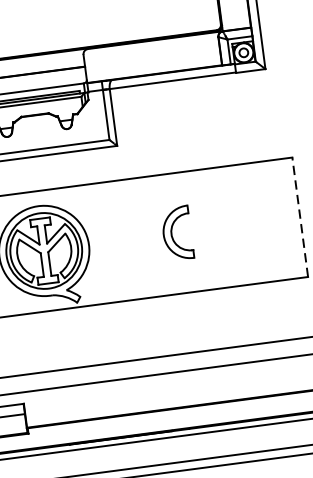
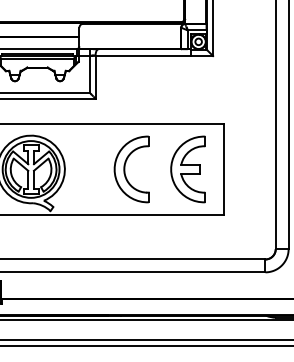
line: (300, 215) -> (224, 168), dashed -> solid
part: (251, 223) -> (187, 169), added
part: (177, 233) -> (131, 169), size x1.67

